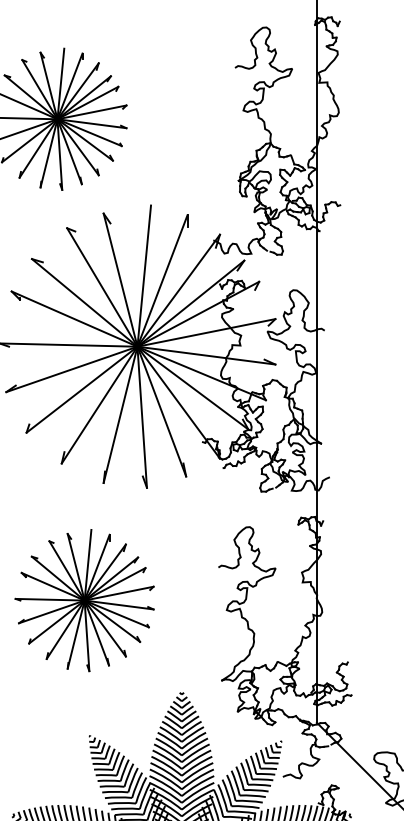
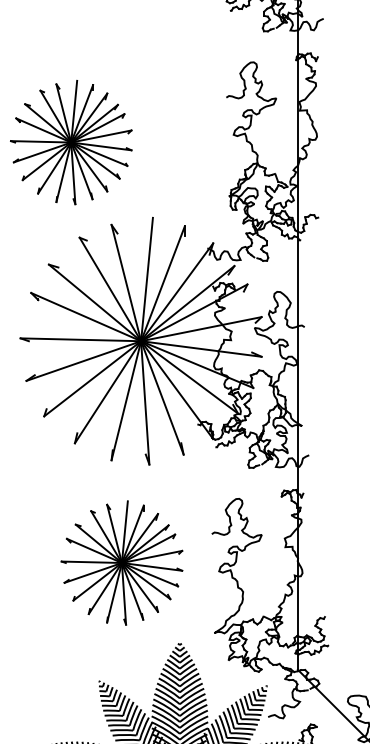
part: (84, 599) -> (121, 562), moved

